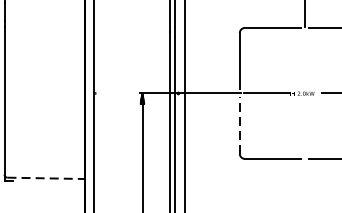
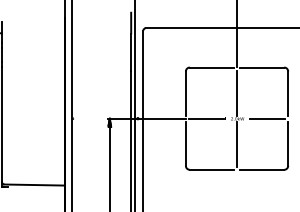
line: (305, 59) -> (237, 92), added
line: (239, 125) -> (185, 143), dashed -> solid
line: (305, 125) -> (237, 143), added
line: (46, 178) -> (34, 185), dashed -> solid

